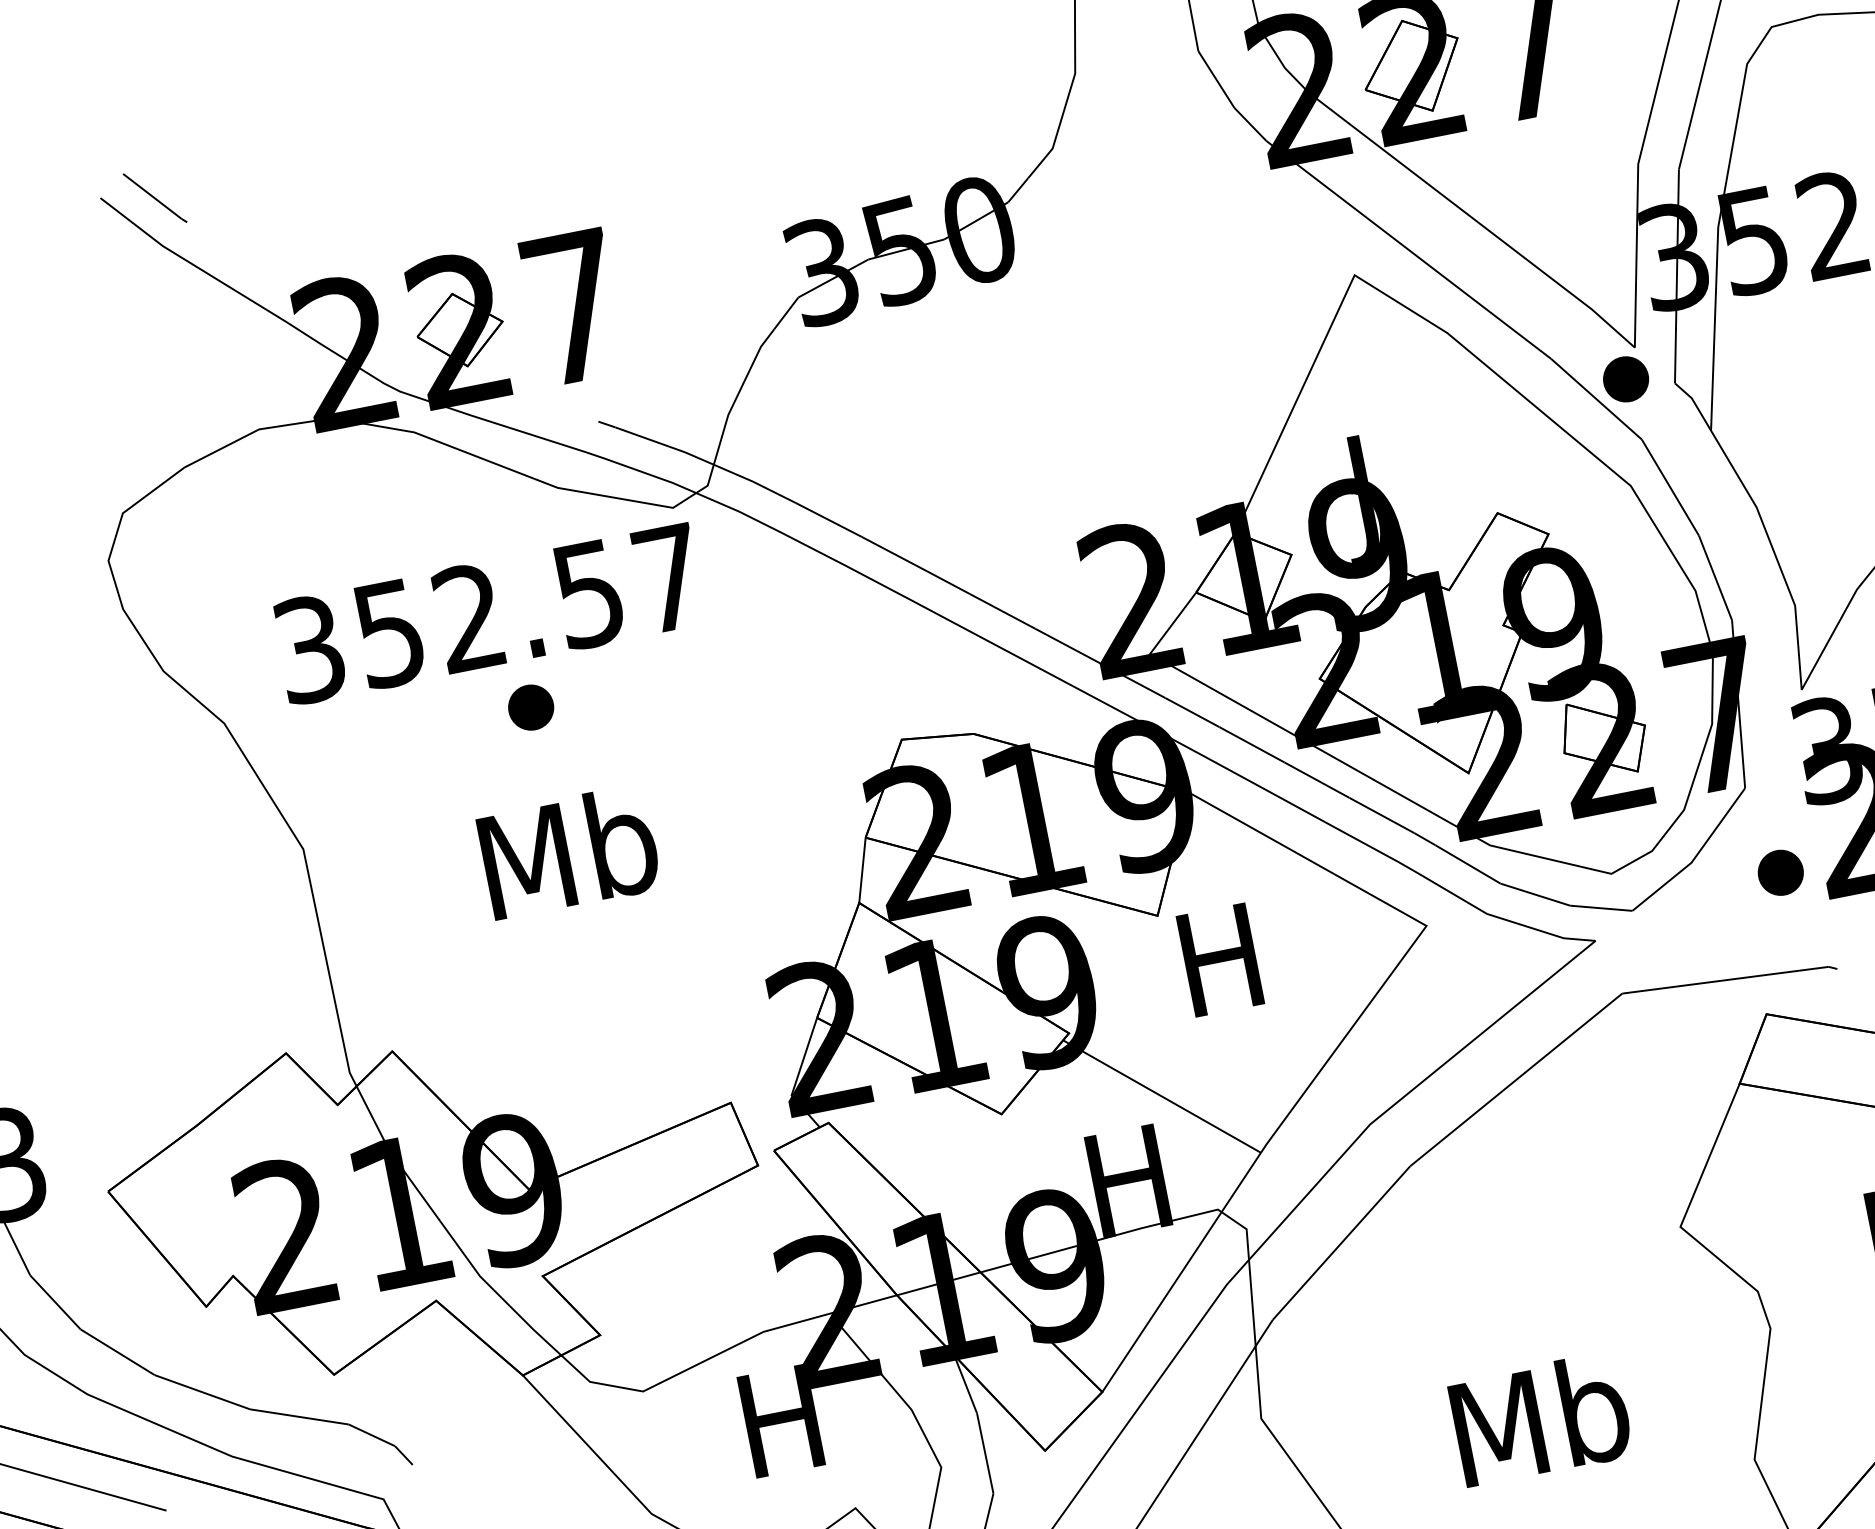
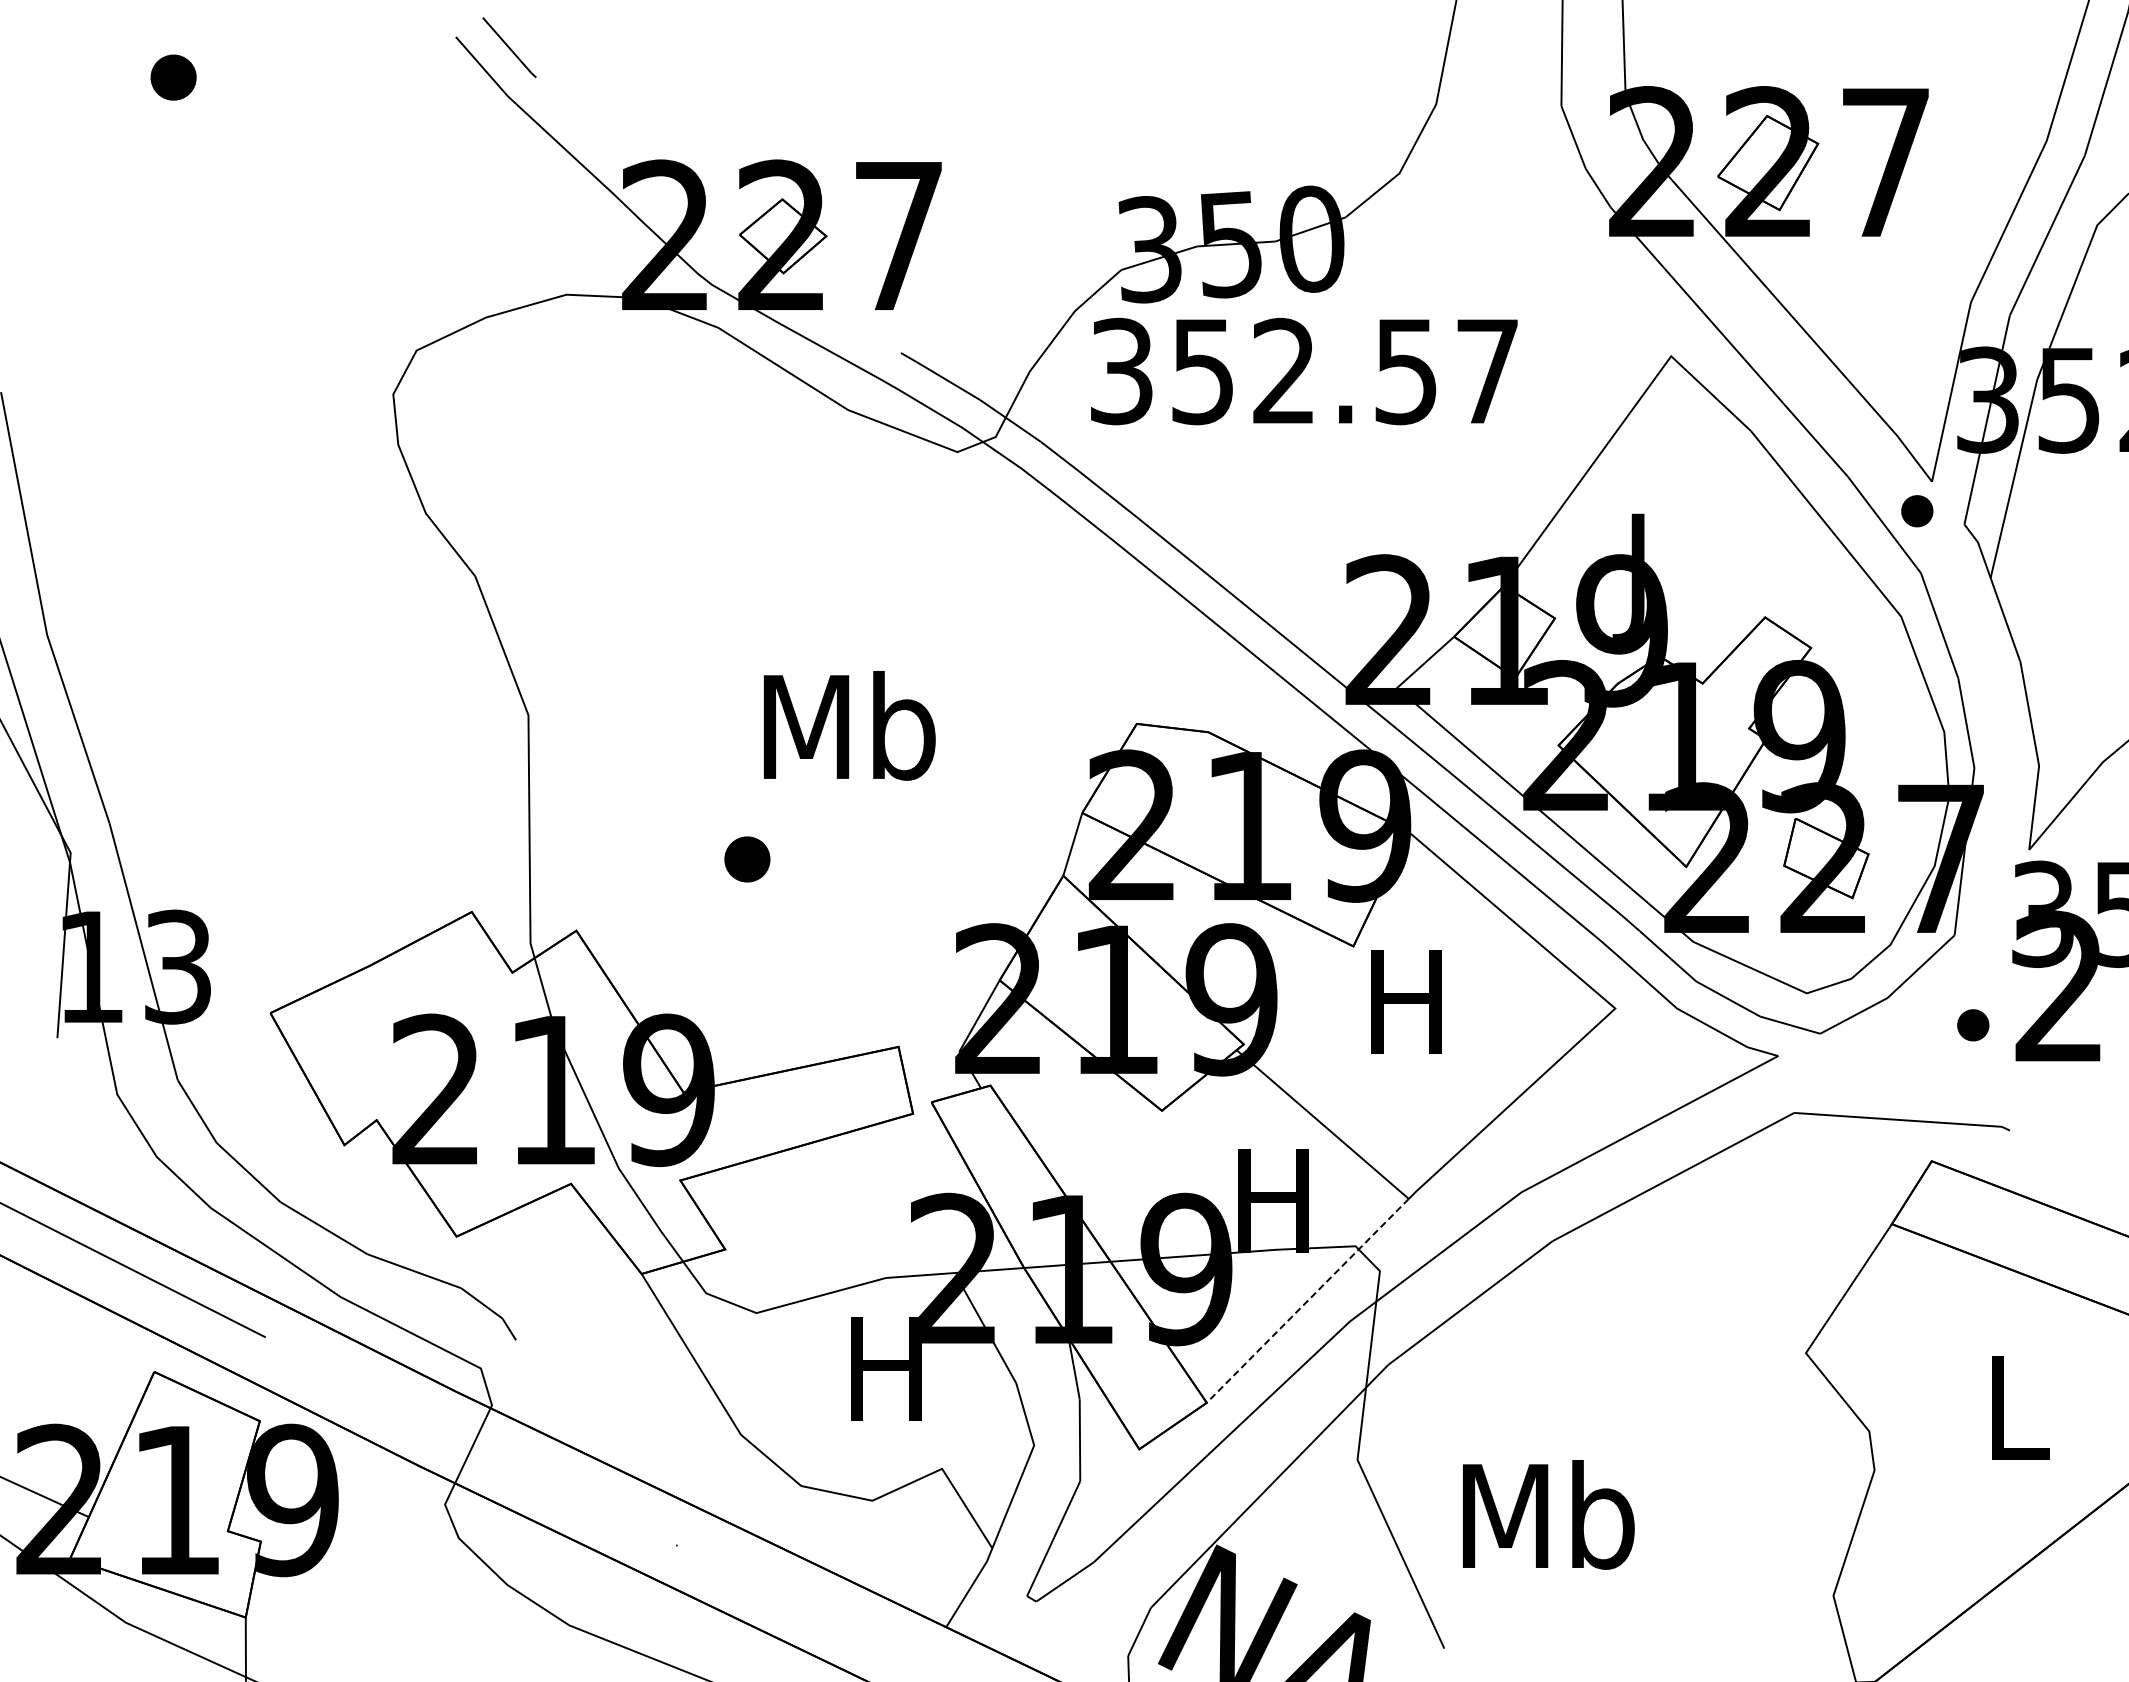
part: (1626, 379) -> (1917, 511), size x0.7
text: (489, 614) -> (1304, 371), moved
part: (531, 707) -> (747, 859), moved
text: (569, 852) -> (849, 725), moved
part: (1781, 873) -> (1973, 1025), size x0.7
line: (1181, 1272) -> (1307, 1300), solid -> dashed
text: (1540, 1419) -> (1548, 1514), moved

